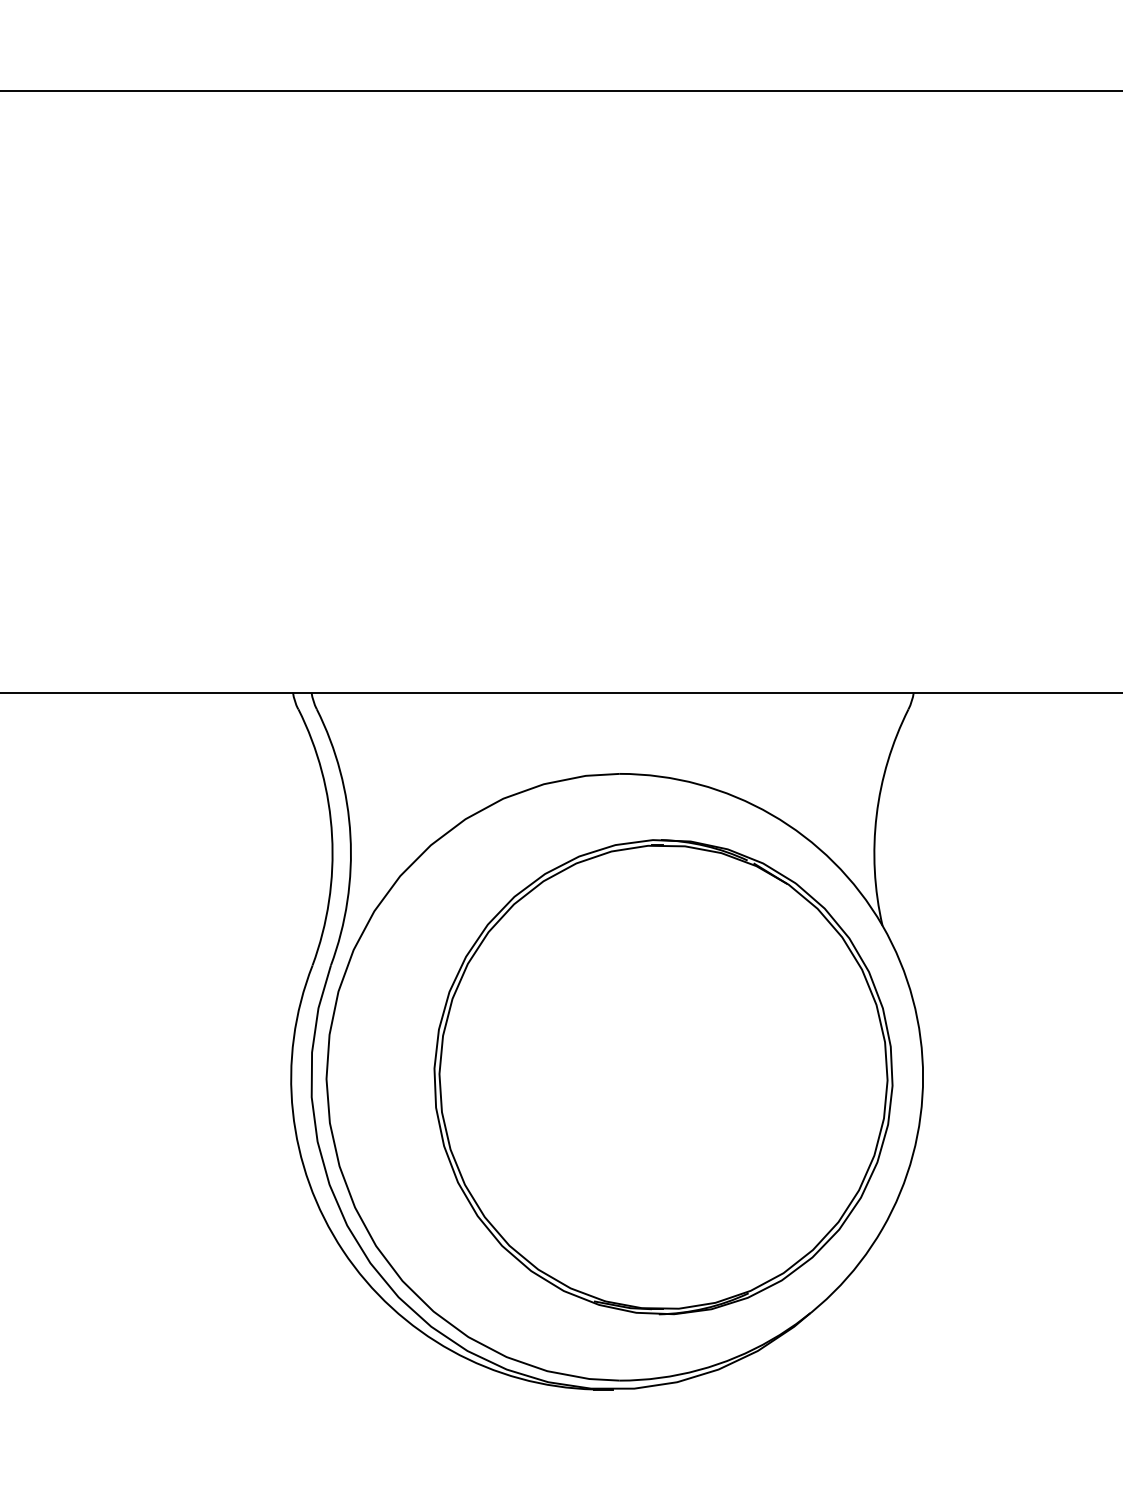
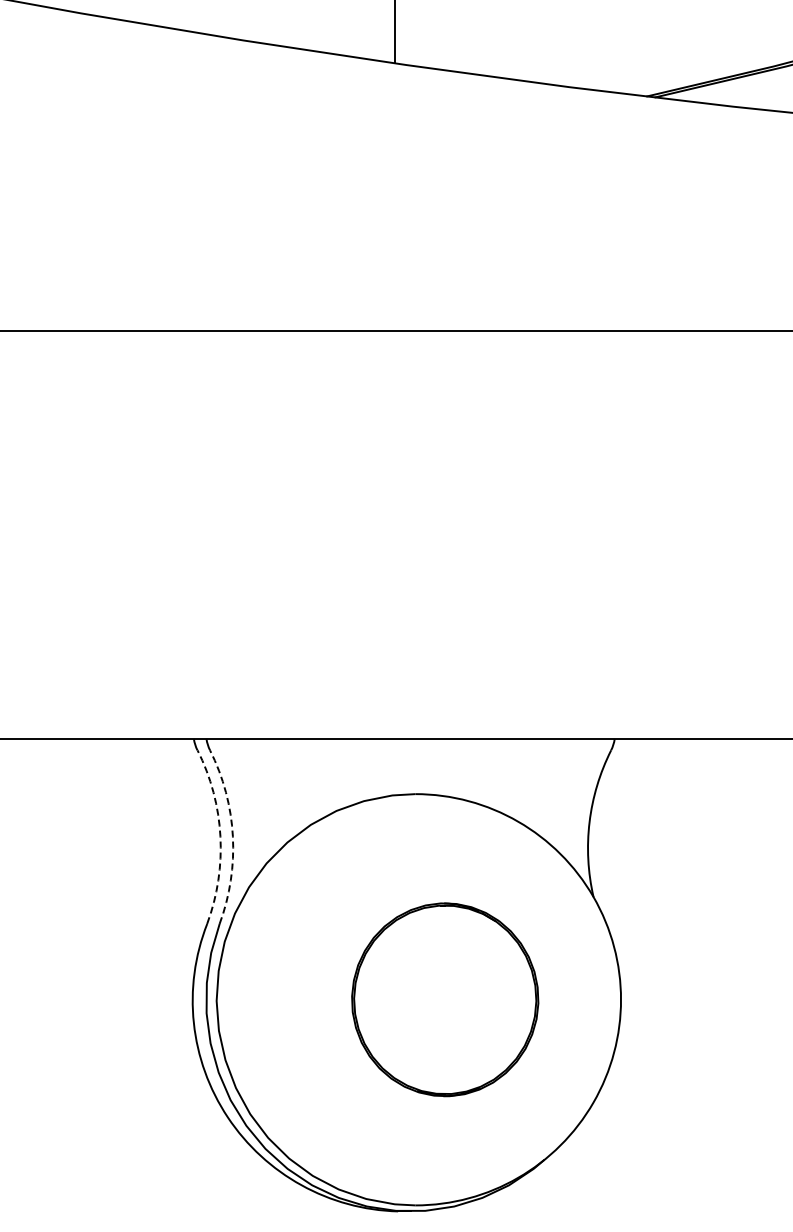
arc: (332, 836) -> (220, 836), solid -> dashed
arc: (349, 836) -> (232, 836), solid -> dashed
part: (664, 1076) -> (445, 999), size x0.6

